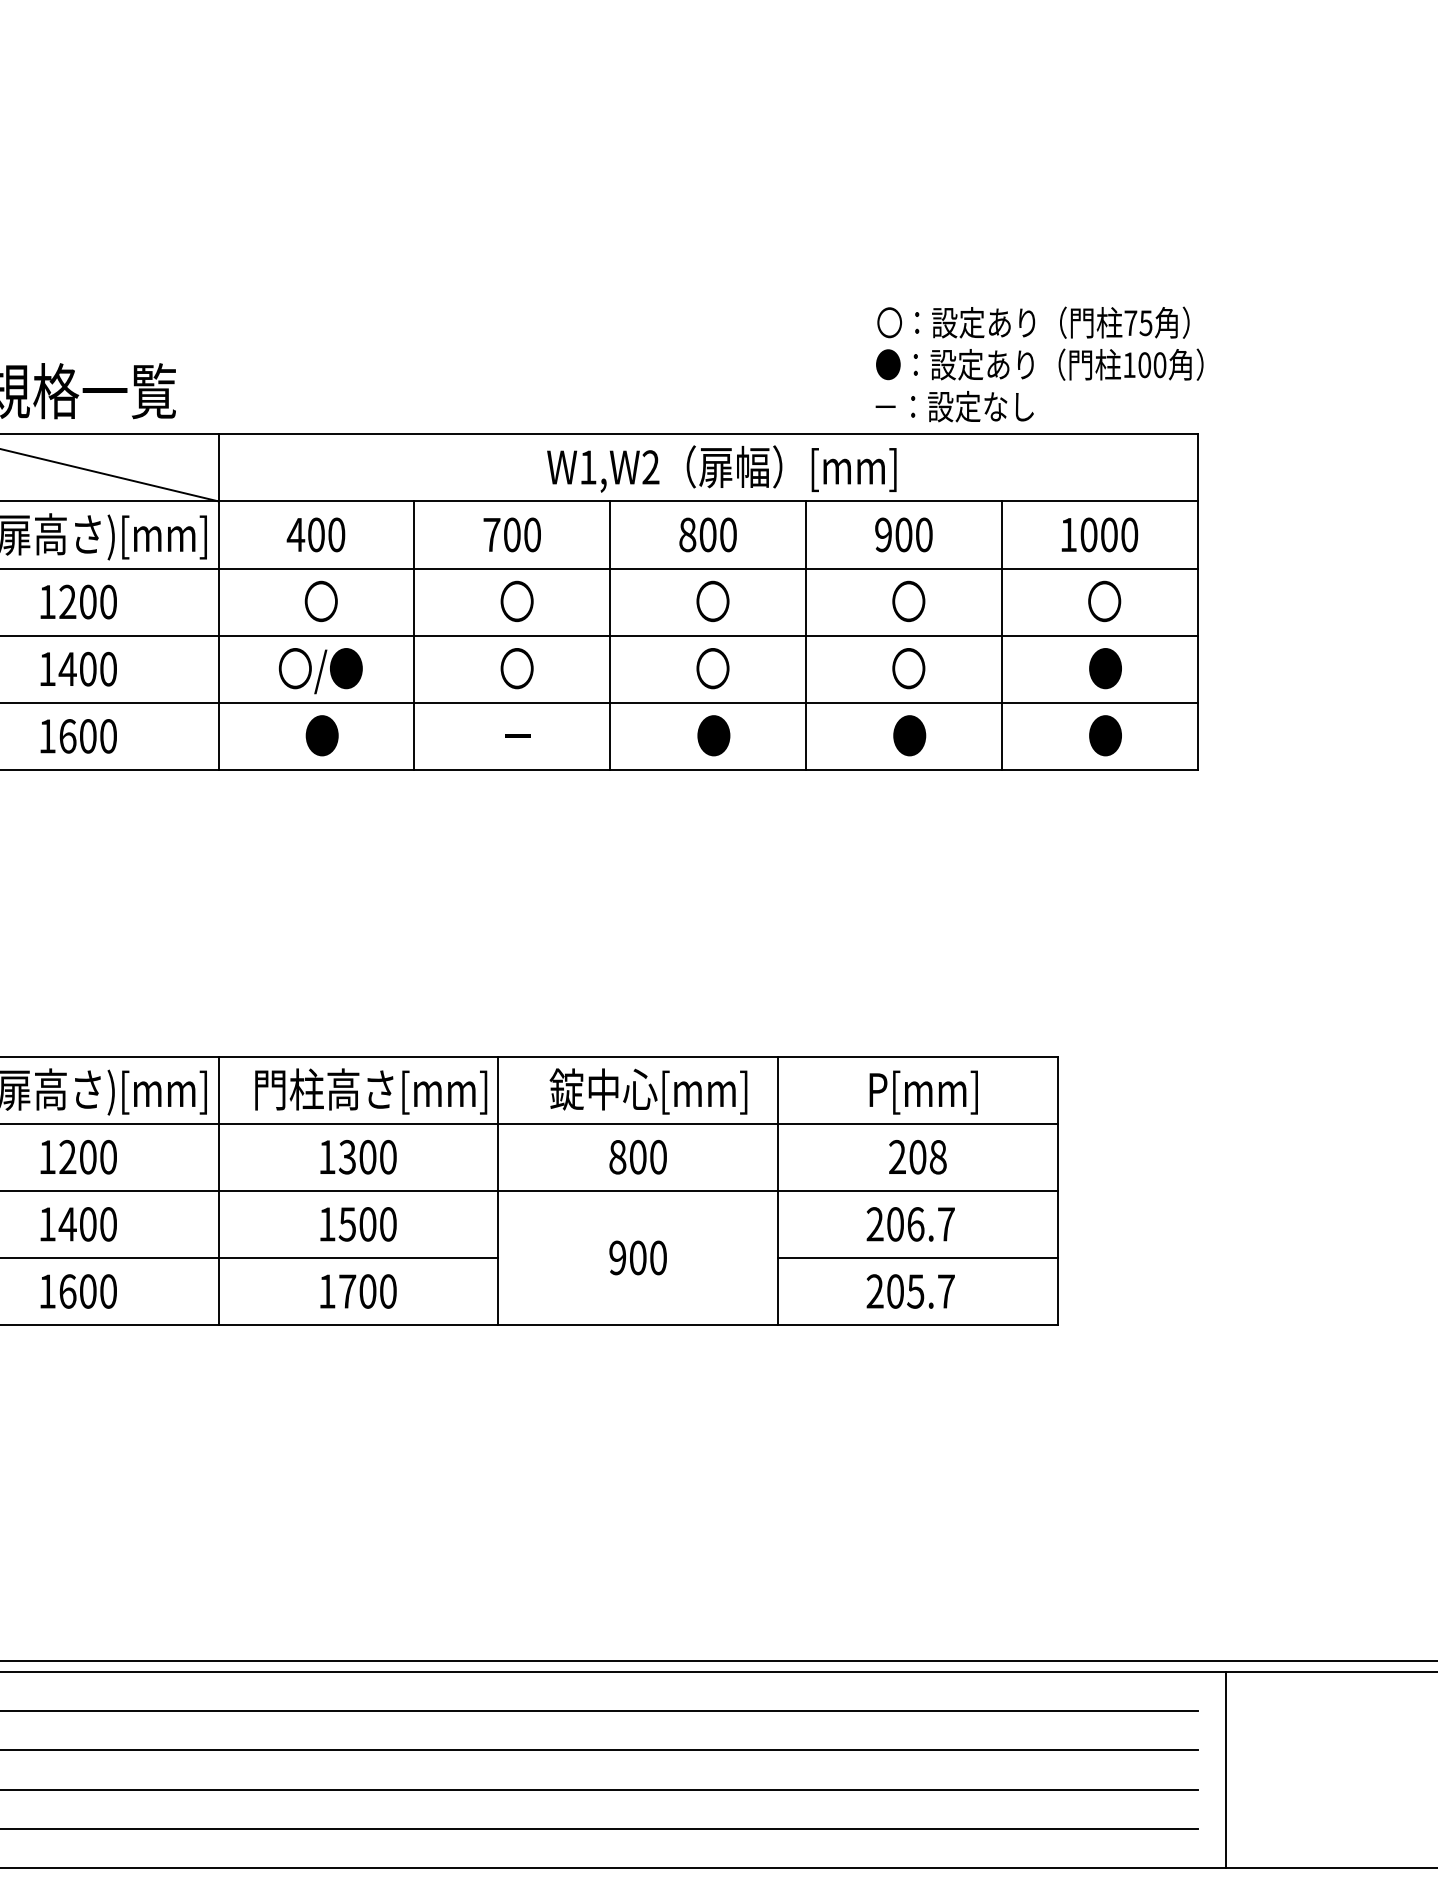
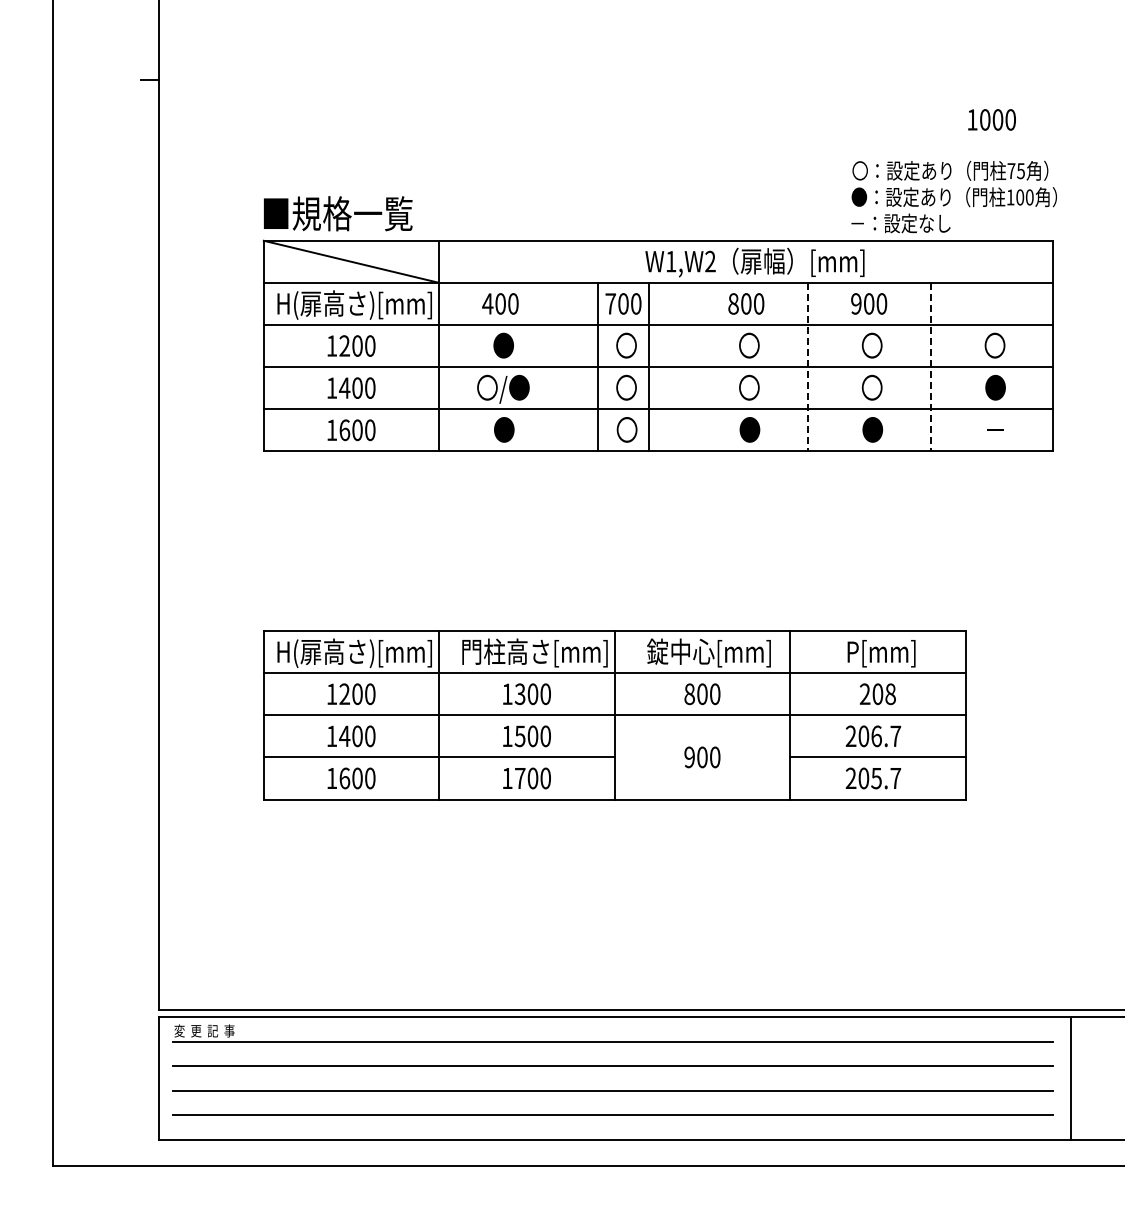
text: (1099, 534) -> (991, 119), moved
text: (320, 601) -> (503, 345), 〇 -> ●
line: (415, 634) -> (598, 366), moved
line: (609, 634) -> (648, 366), moved
line: (805, 636) -> (807, 367), solid -> dashed
line: (1001, 636) -> (930, 367), solid -> dashed
text: (517, 735) -> (626, 429), － -> 〇
text: (1105, 735) -> (995, 429), ● -> －

